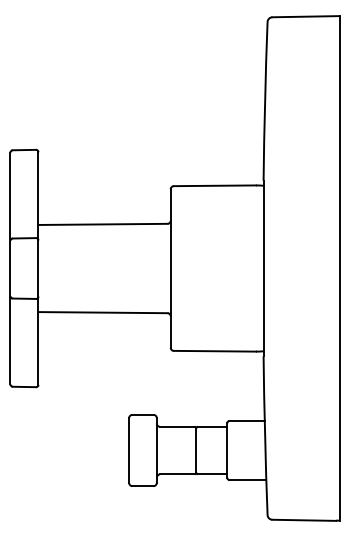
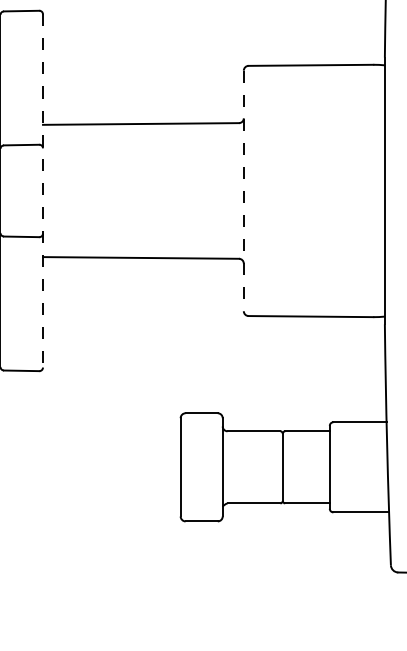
line: (38, 269) -> (43, 192), solid -> dashed
line: (170, 269) -> (243, 192), solid -> dashed

